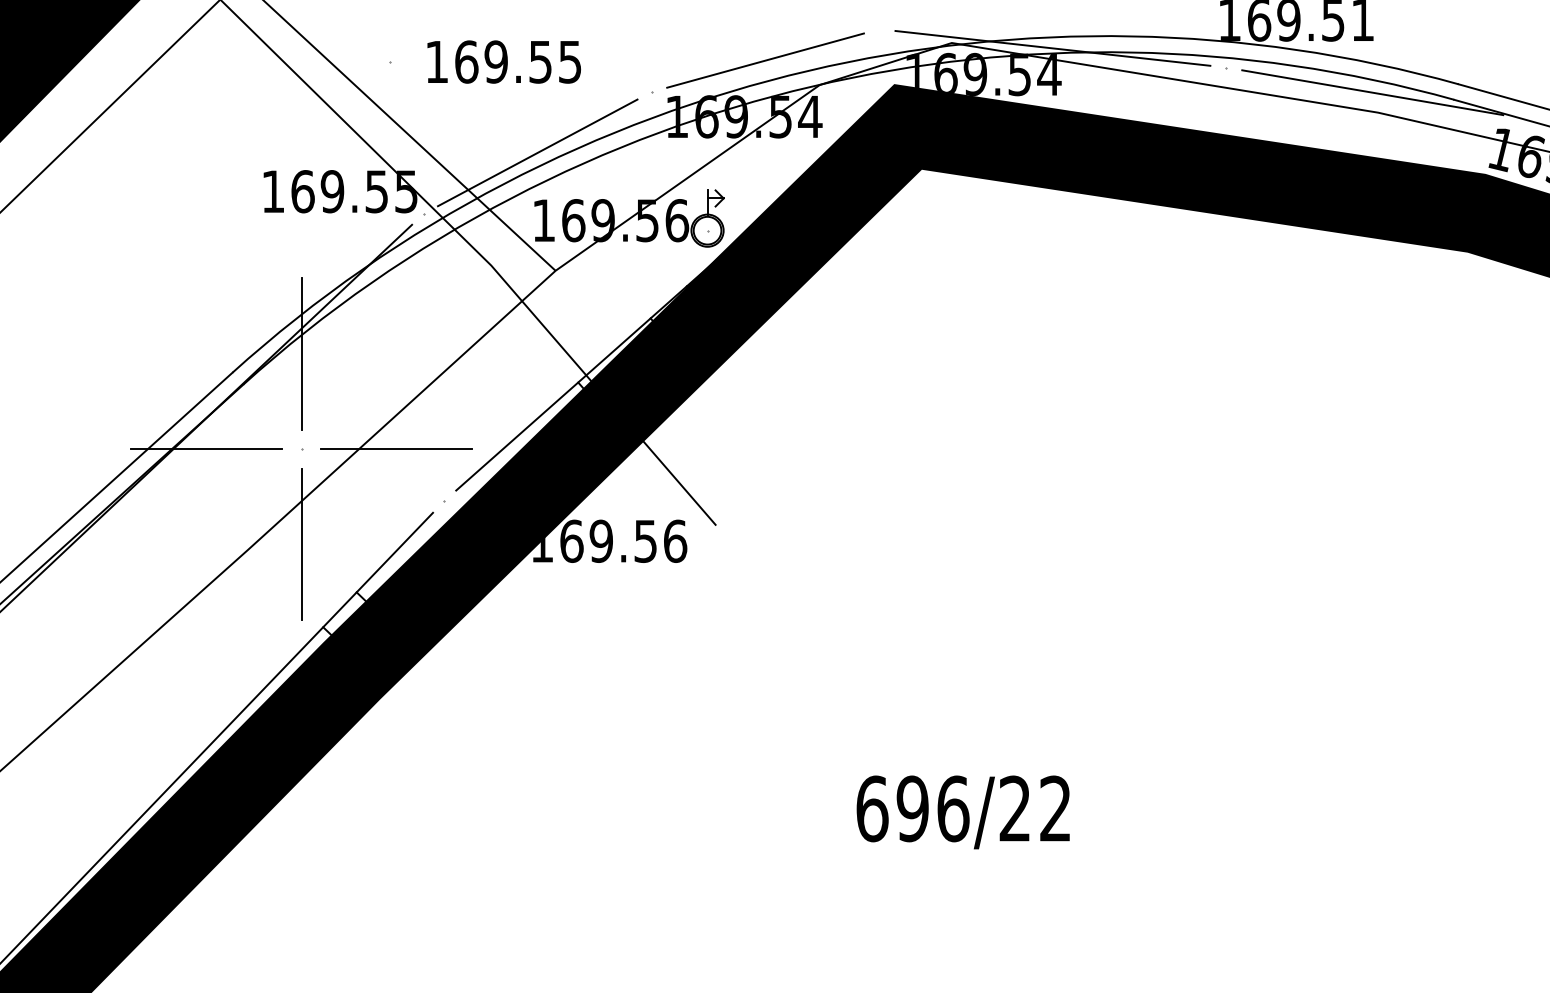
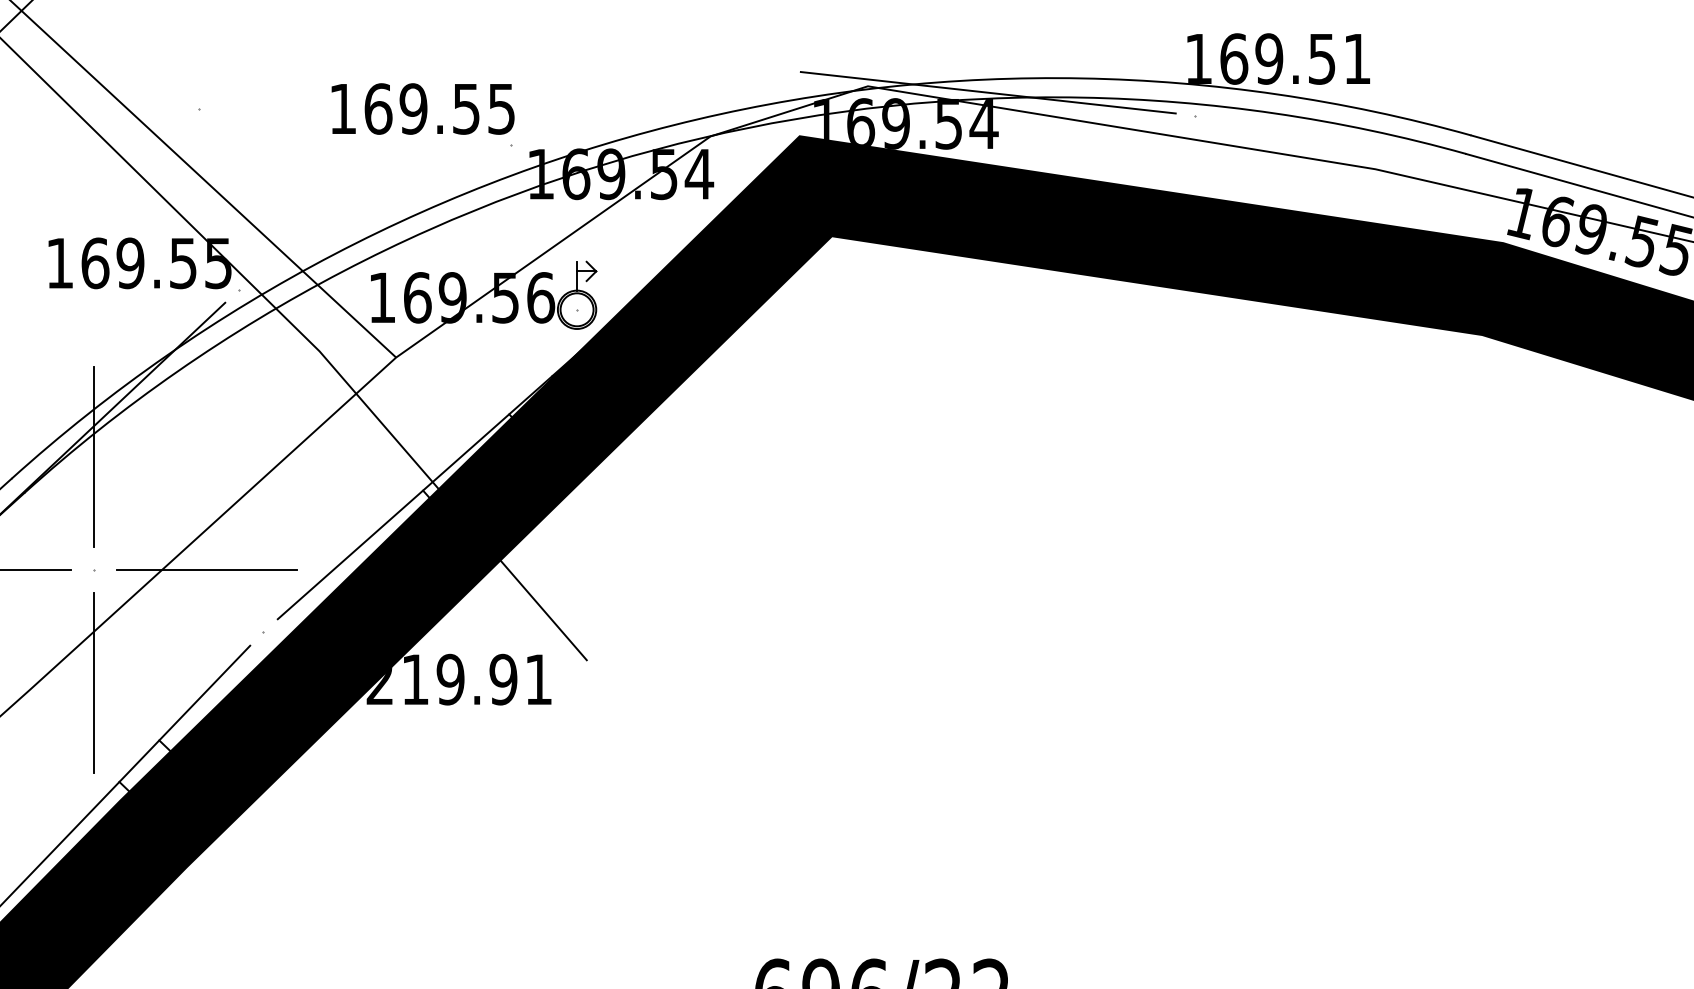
line: (765, 60) -> (646, 107), removed
text: (503, 61) -> (422, 108), moved
line: (1372, 92) -> (1368, 145), removed
line: (537, 152) -> (374, 216), removed
text: (609, 540) -> (460, 678), 169.56 -> 219.91

